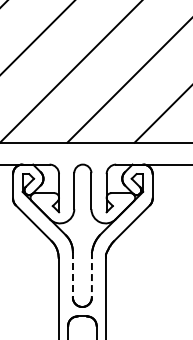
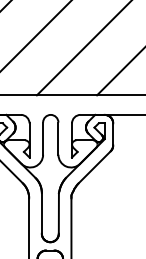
line: (72, 274) -> (41, 213), dashed -> solid
line: (91, 274) -> (58, 213), dashed -> solid

